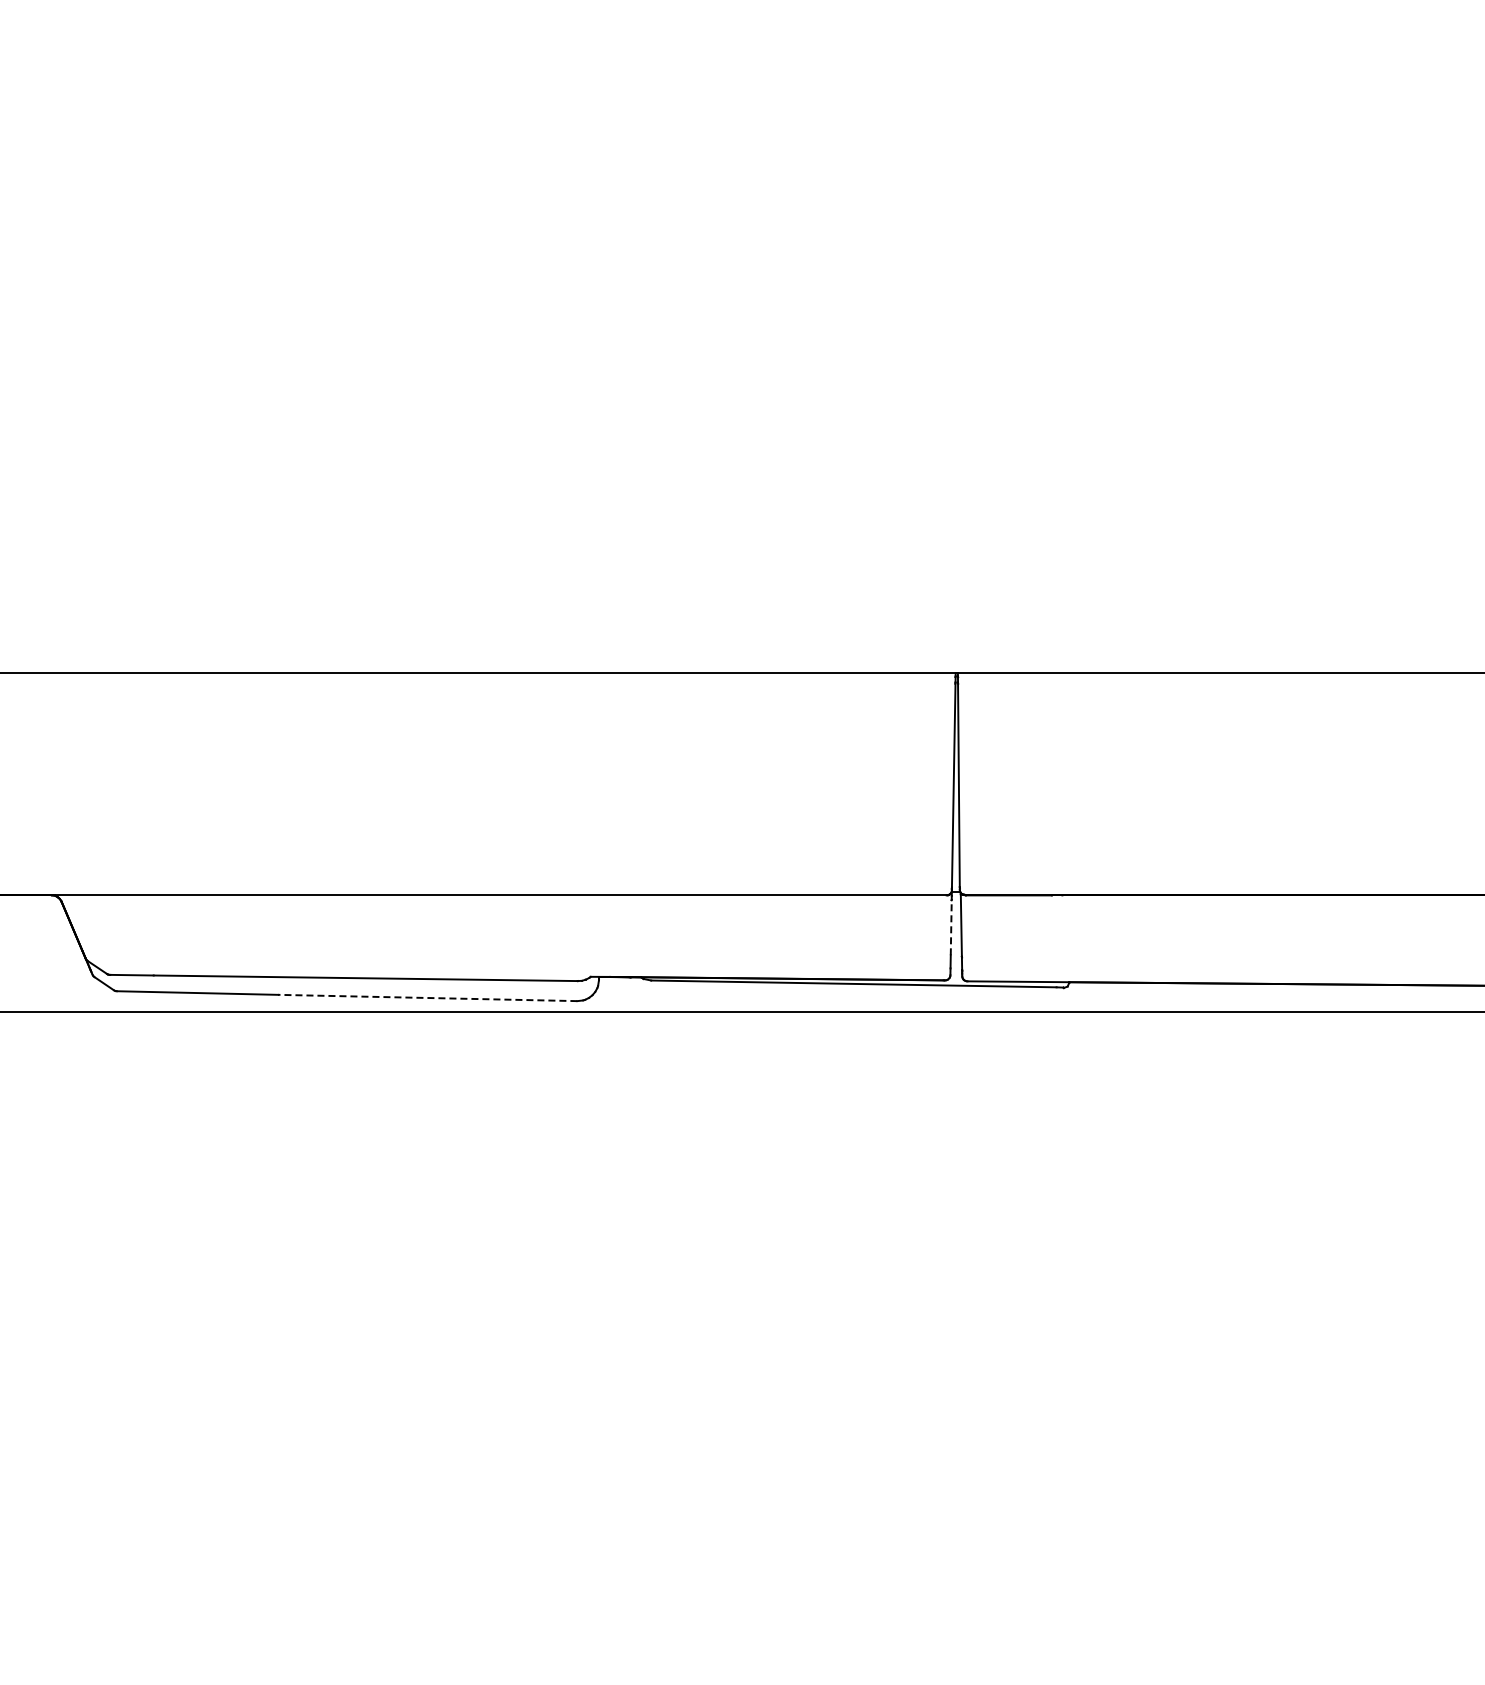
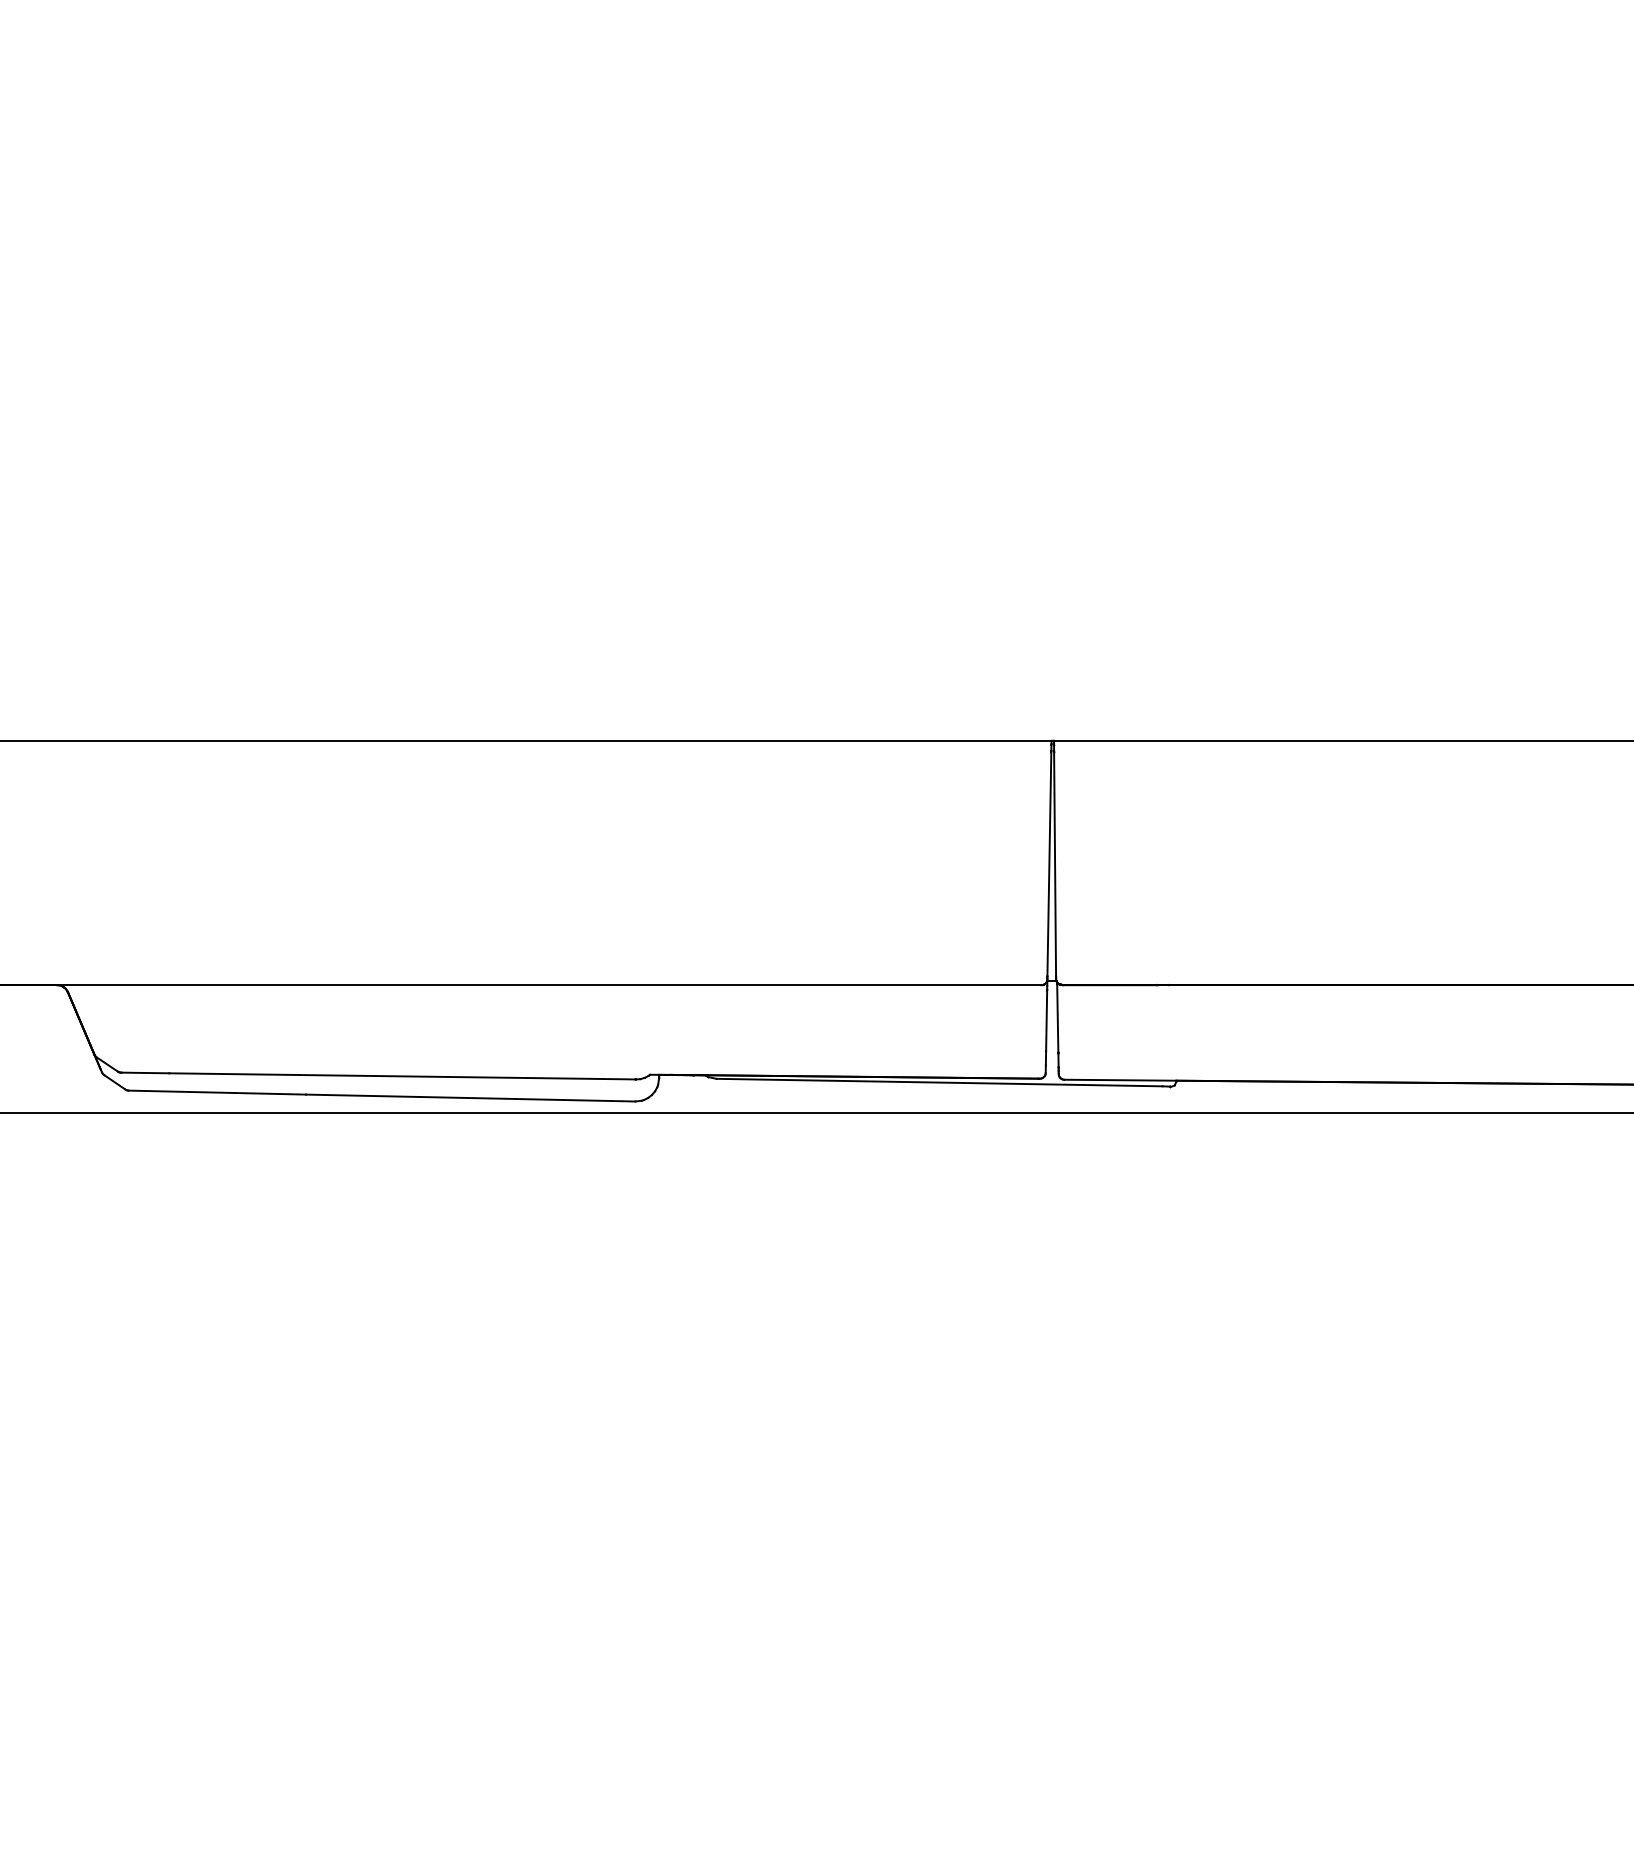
line: (951, 927) -> (1046, 1020), dashed -> solid
line: (427, 997) -> (470, 1097), dashed -> solid

